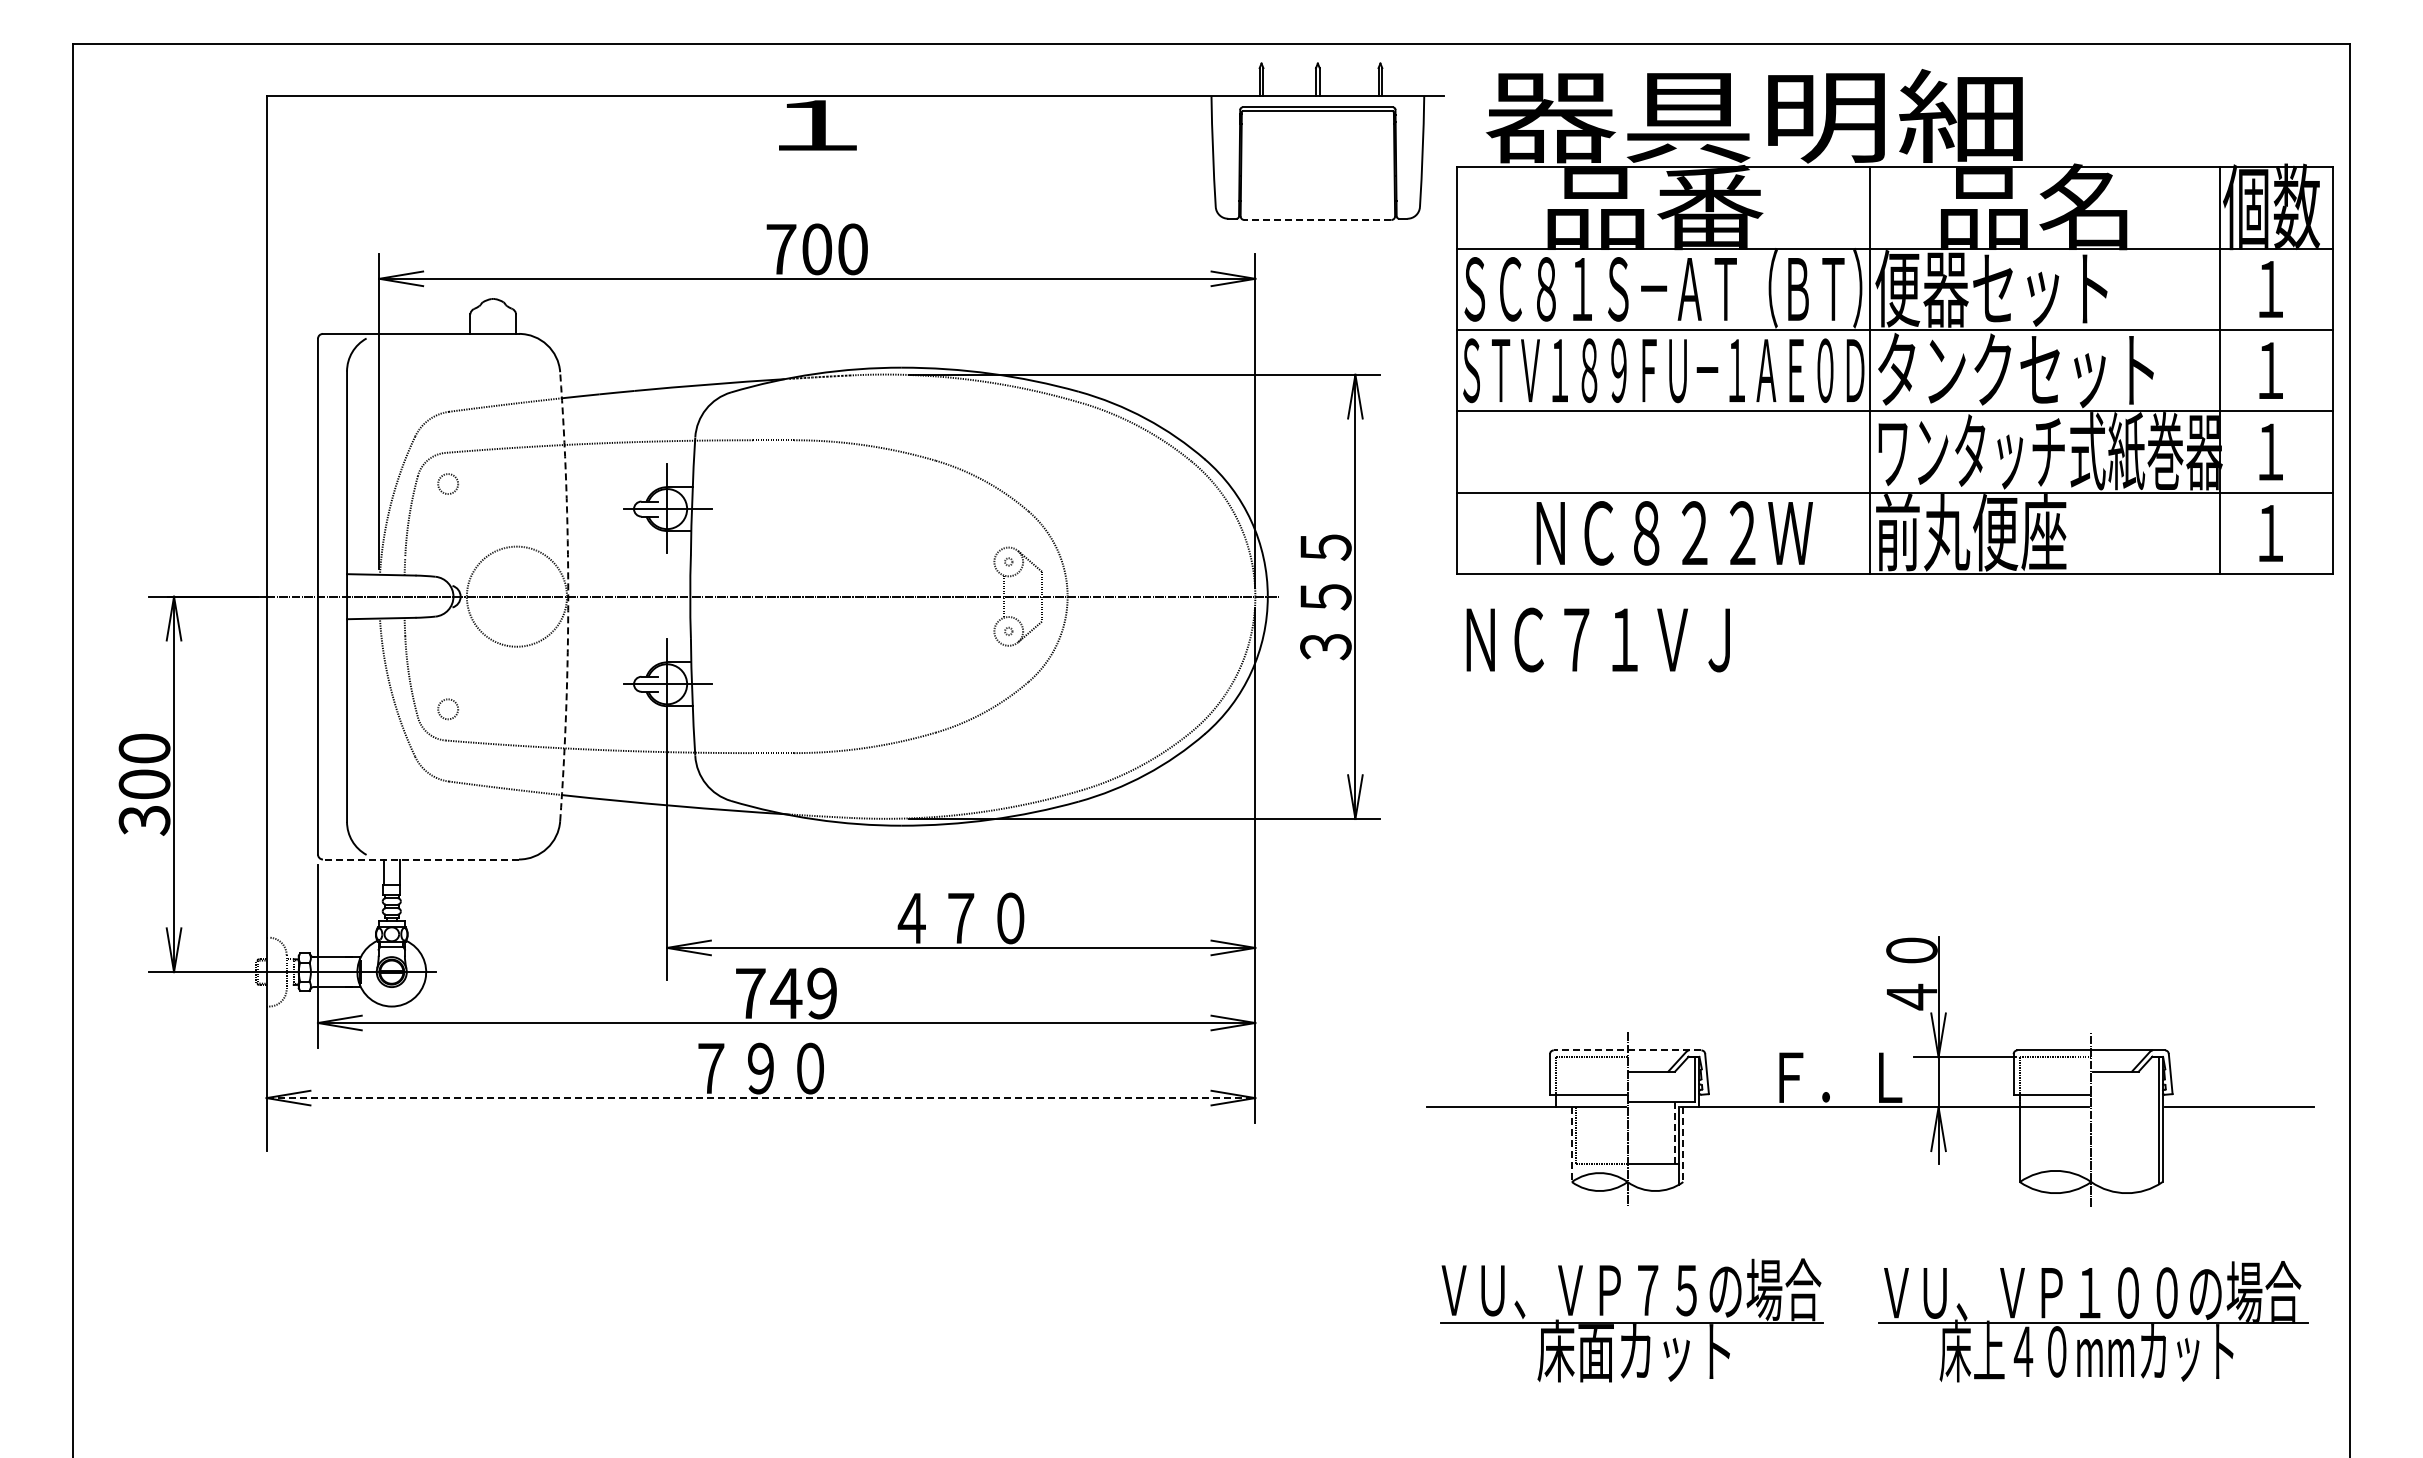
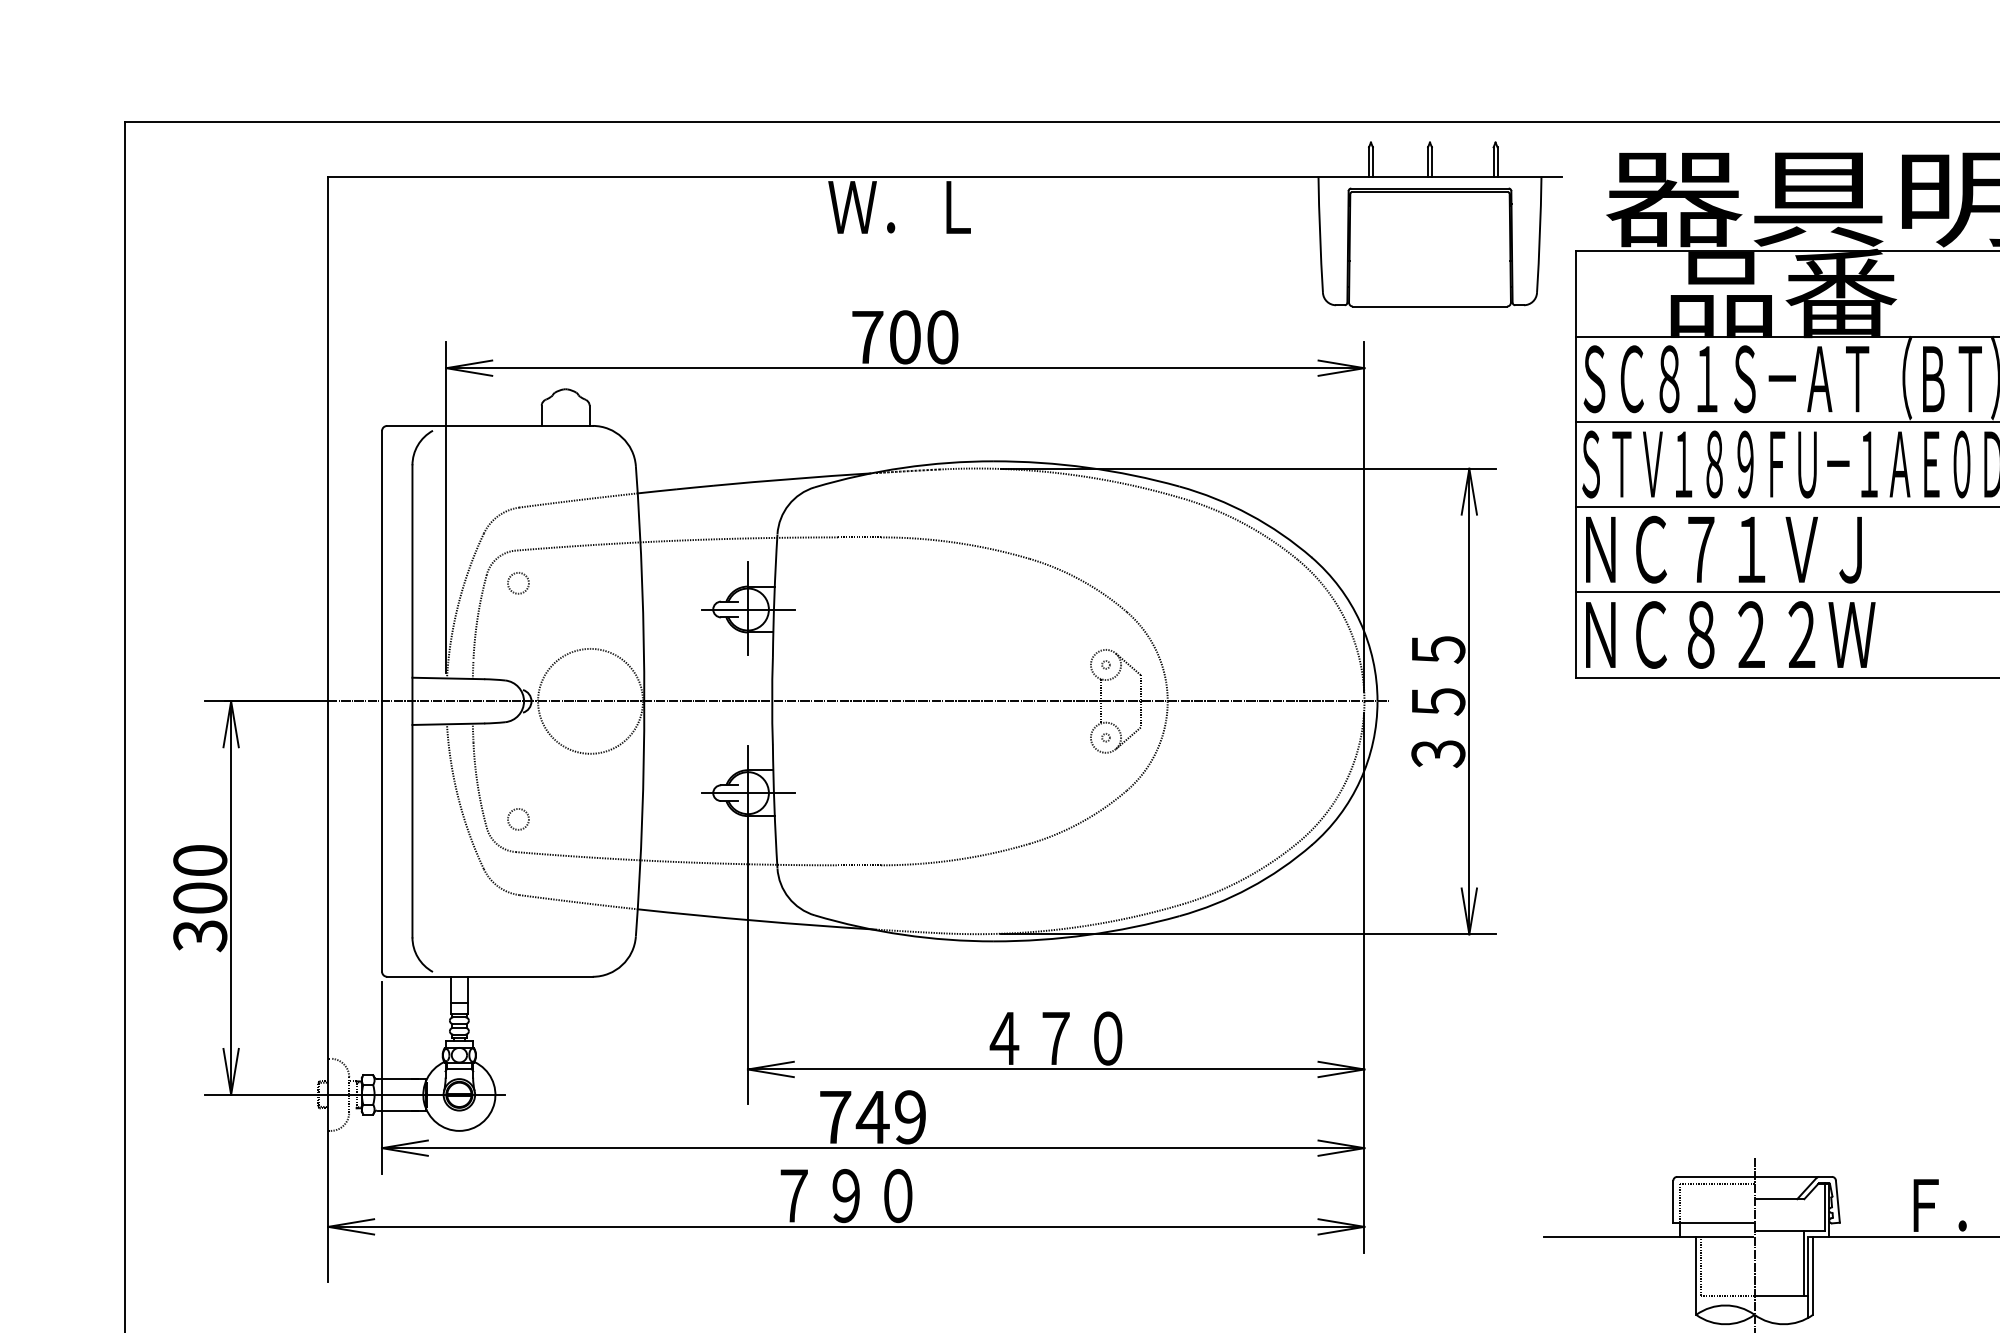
text: (811, 125) -> (899, 207), １ -> Ｗ．Ｌ
line: (1317, 220) -> (1429, 307), dashed -> solid
text: (1674, 533) -> (1730, 635), moved
arc: (568, 596) -> (644, 701), dashed -> solid
text: (1597, 639) -> (1723, 549), moved
line: (420, 859) -> (489, 976), dashed -> solid
line: (1627, 1050) -> (1754, 1176), dashed -> solid
line: (761, 1098) -> (846, 1227), dashed -> solid
line: (1674, 1132) -> (1803, 1262), dashed -> solid
line: (1571, 1145) -> (1695, 1276), dashed -> solid
line: (1683, 1145) -> (1813, 1276), dashed -> solid

